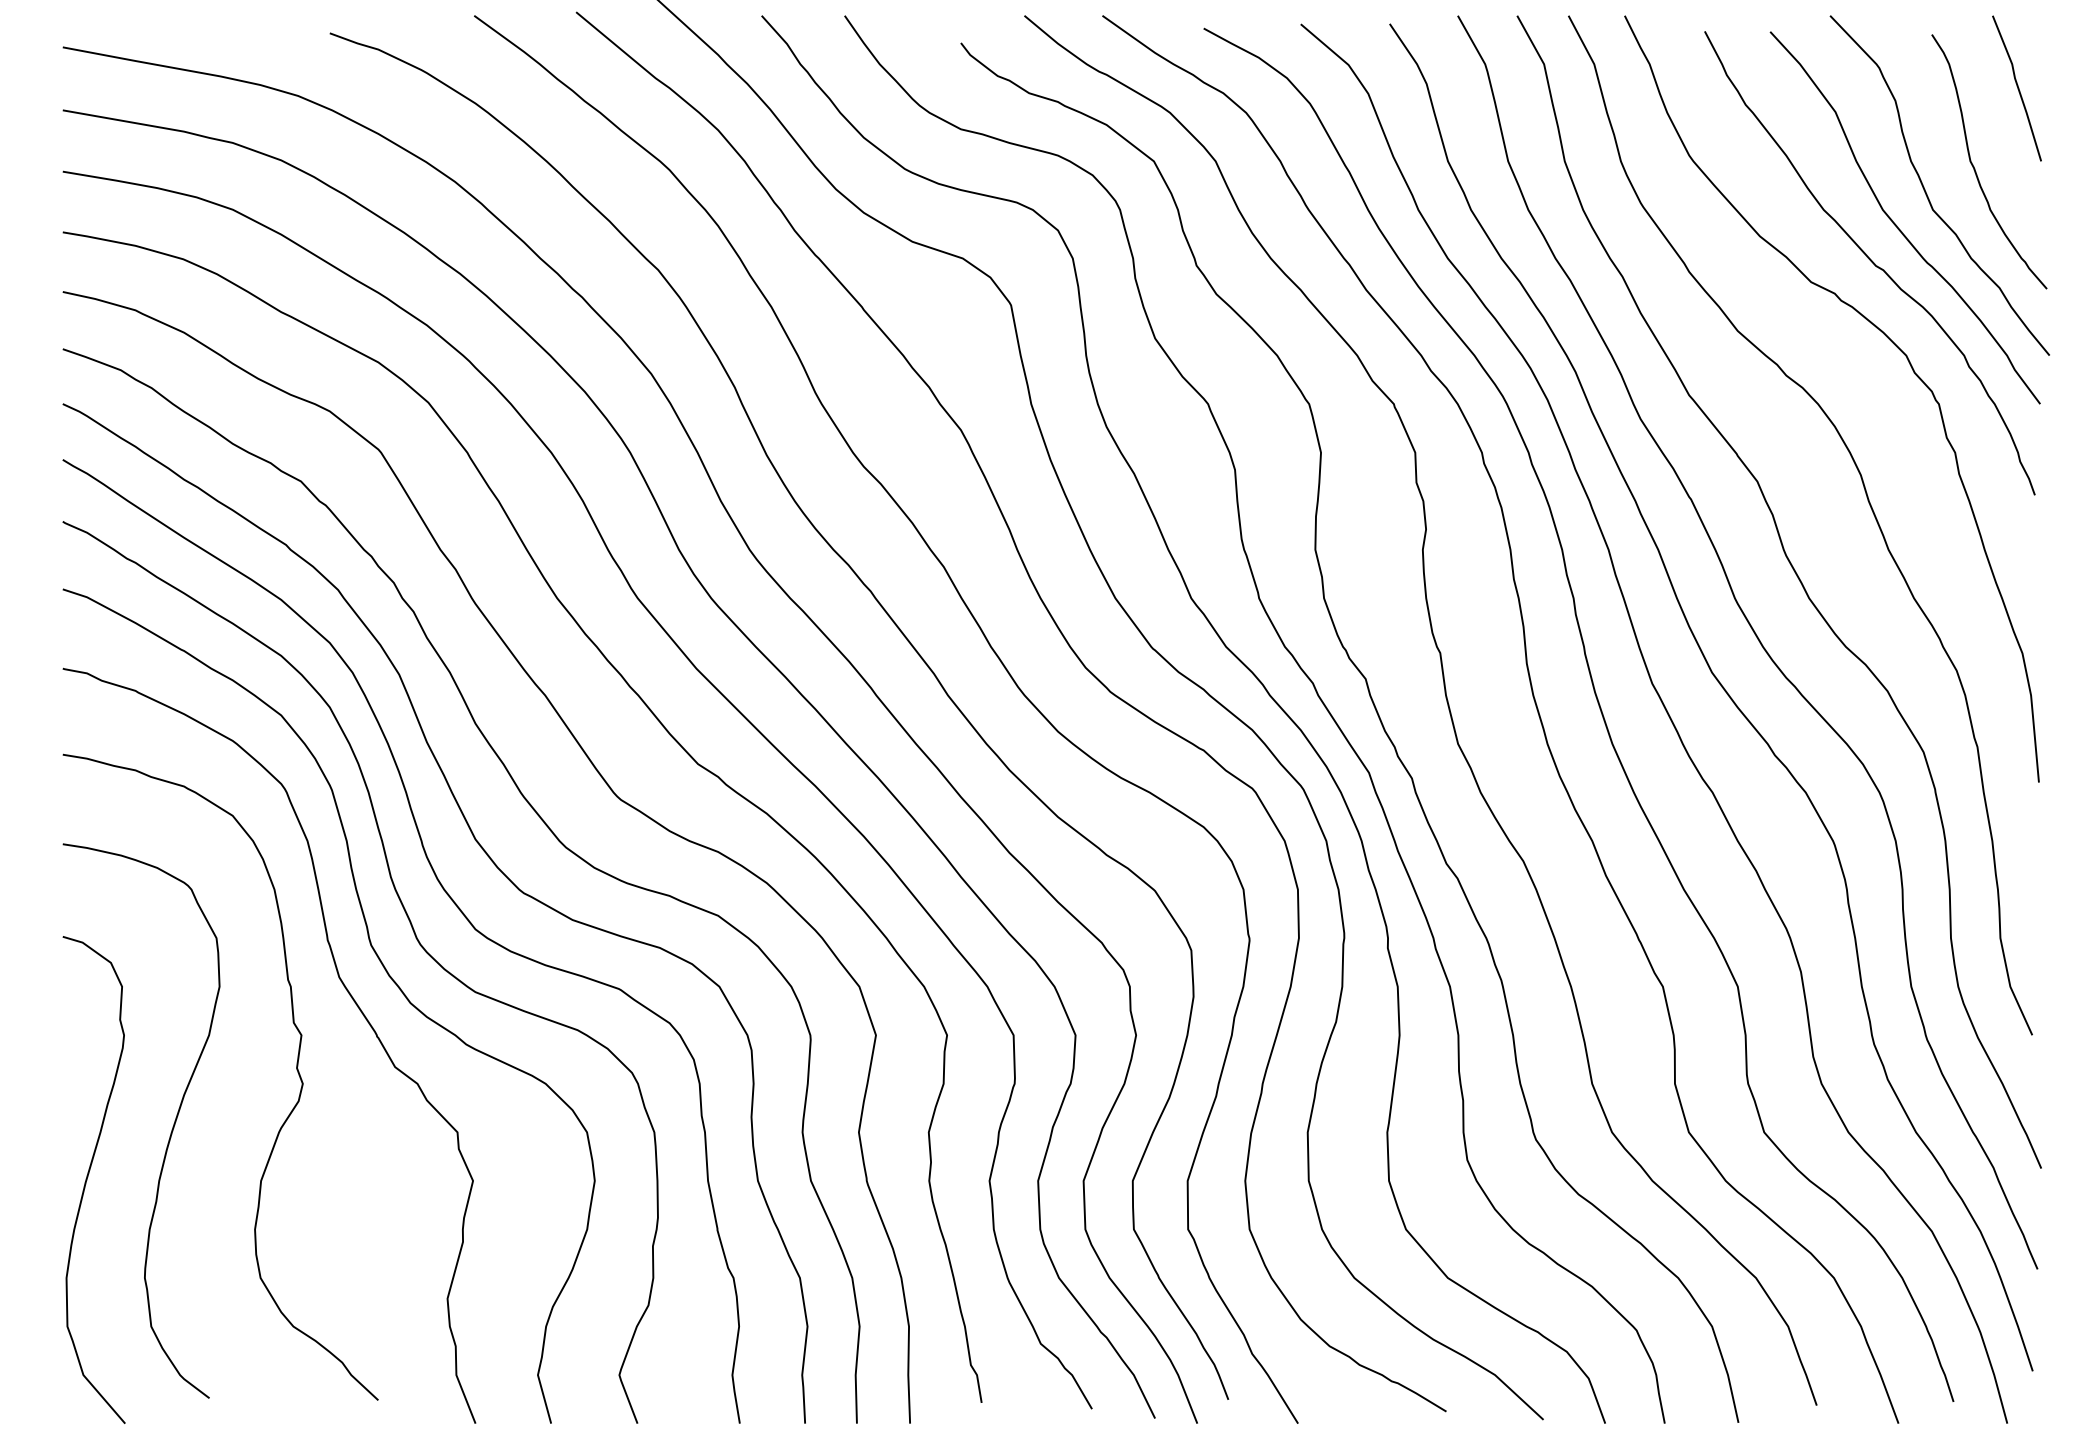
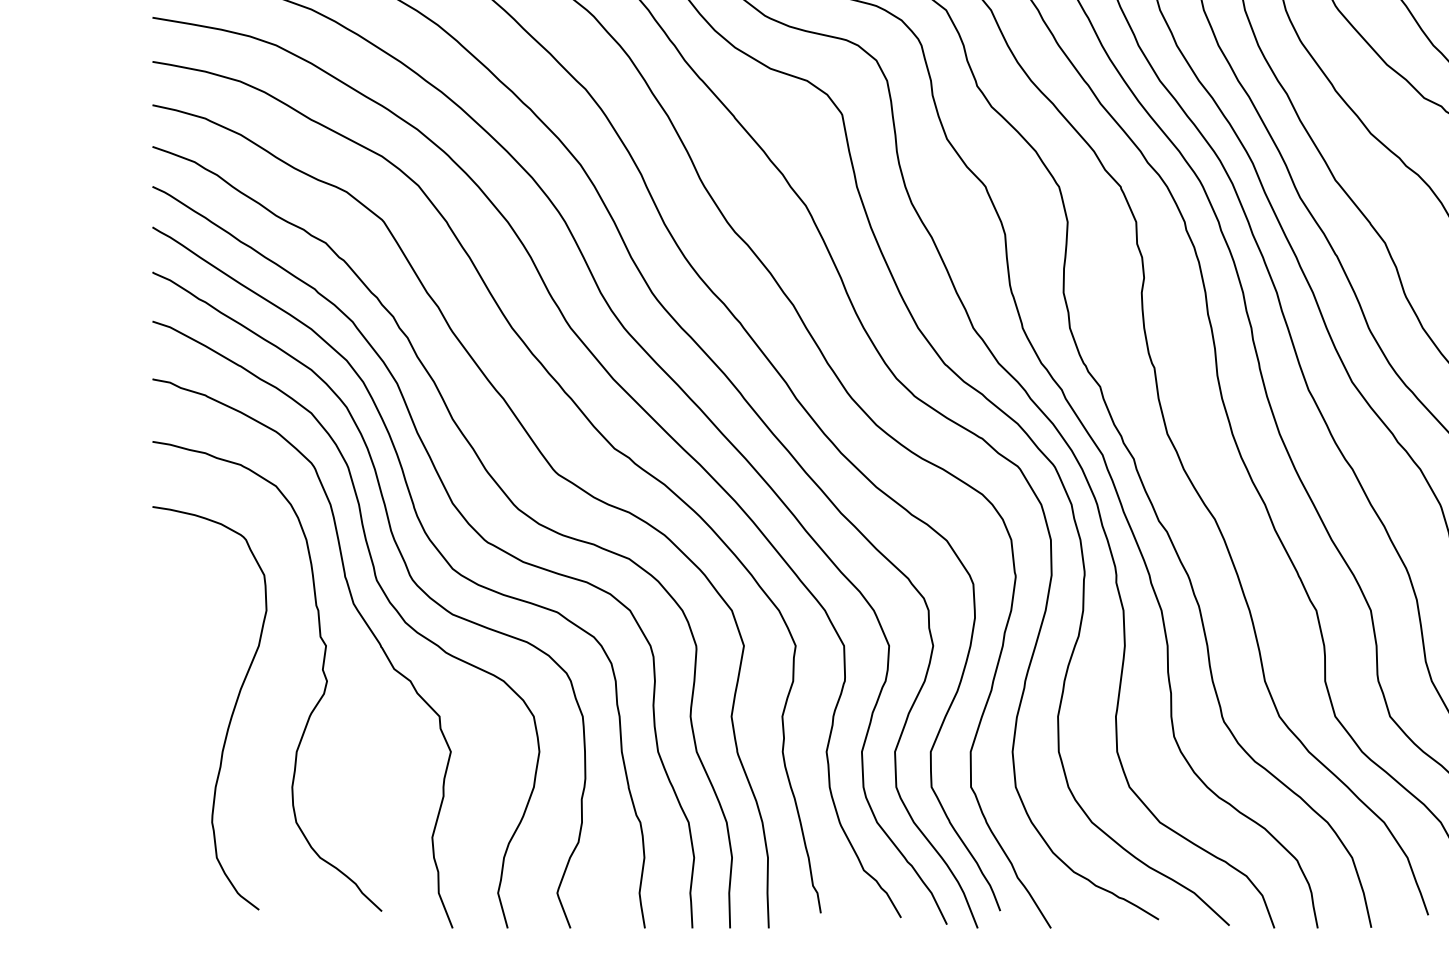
curve: (88, 1177) -> (171, 749), removed

